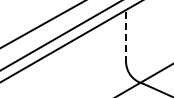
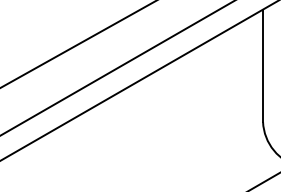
line: (126, 35) -> (263, 63), dashed -> solid

